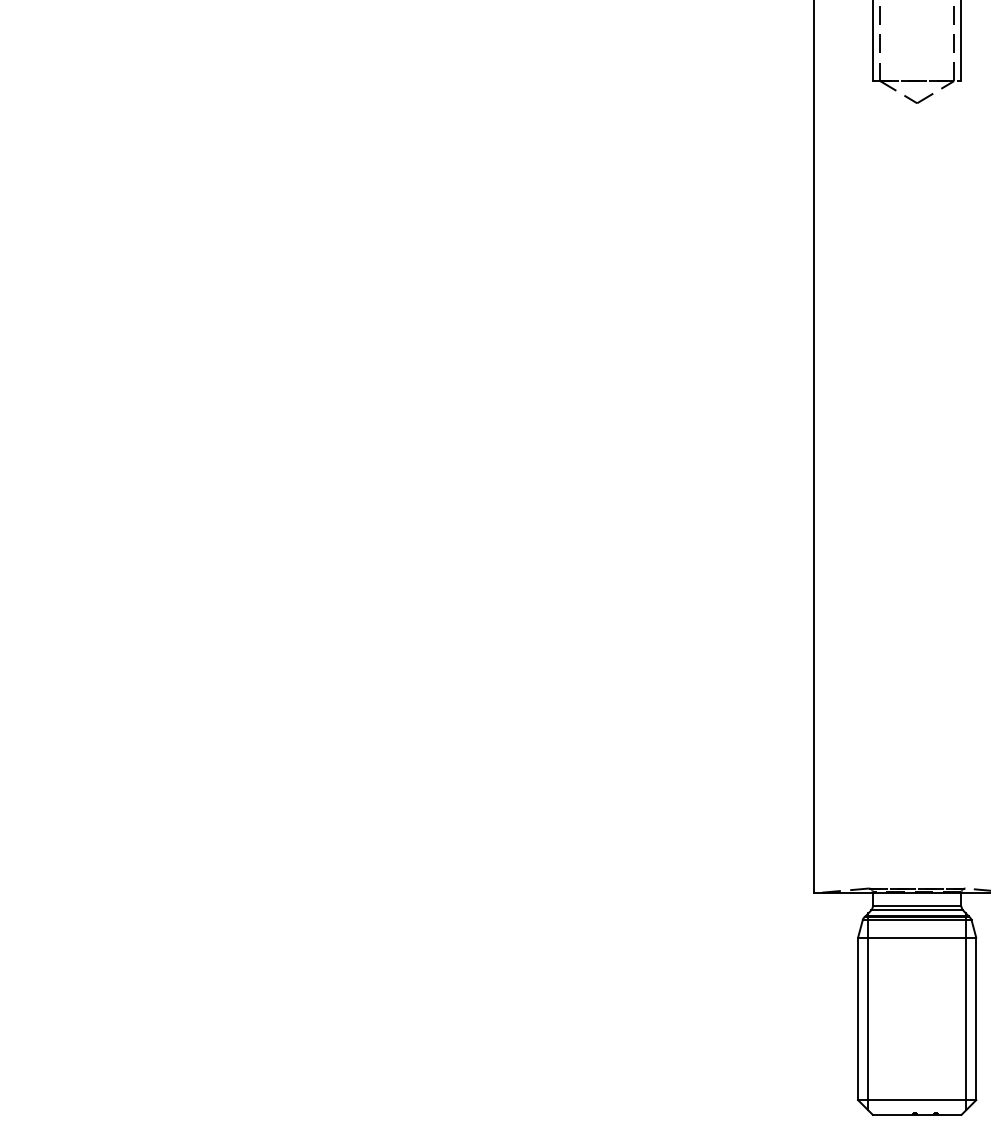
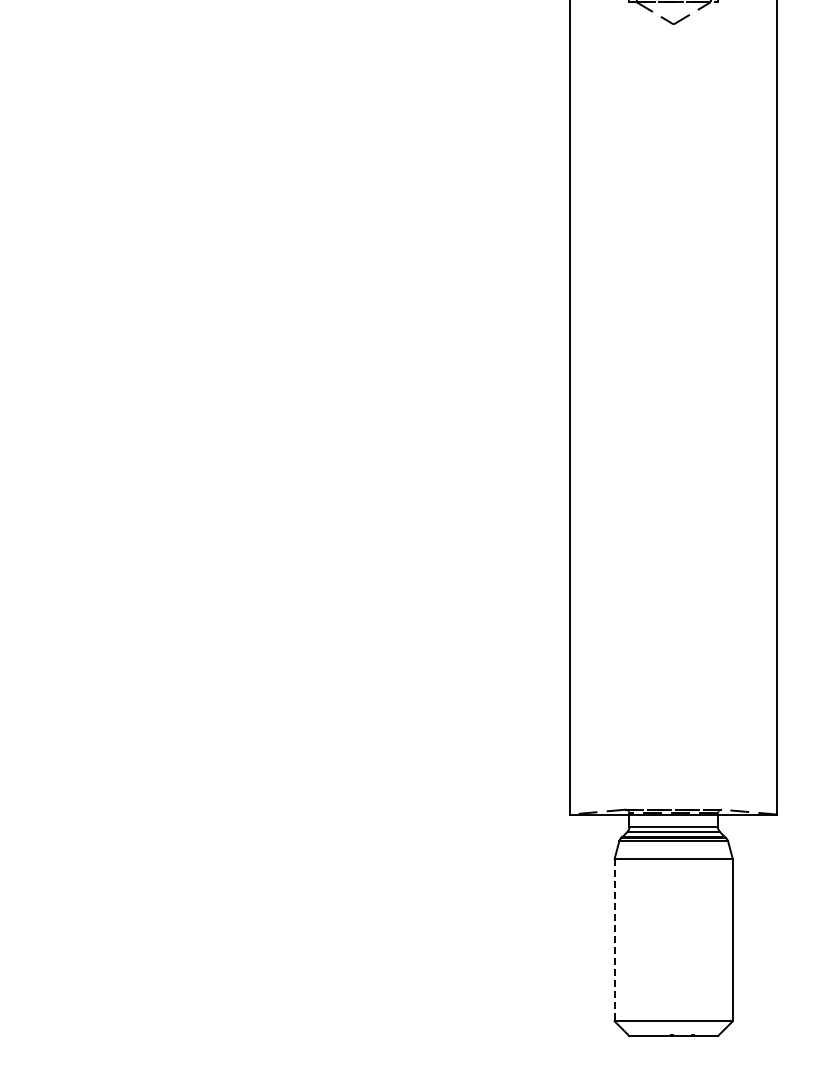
line: (868, 1011) -> (625, 932), removed
line: (966, 1011) -> (723, 932), removed
line: (858, 1019) -> (615, 940), solid -> dashed

